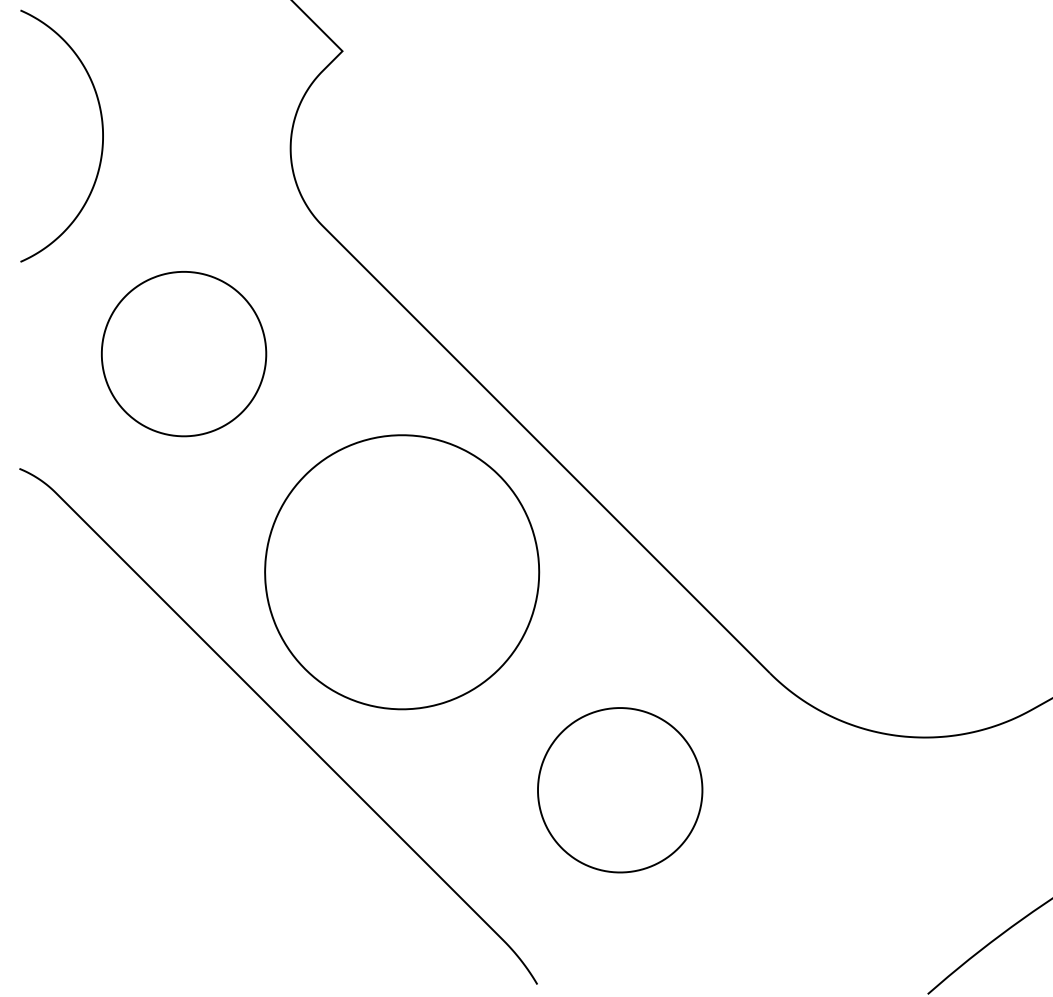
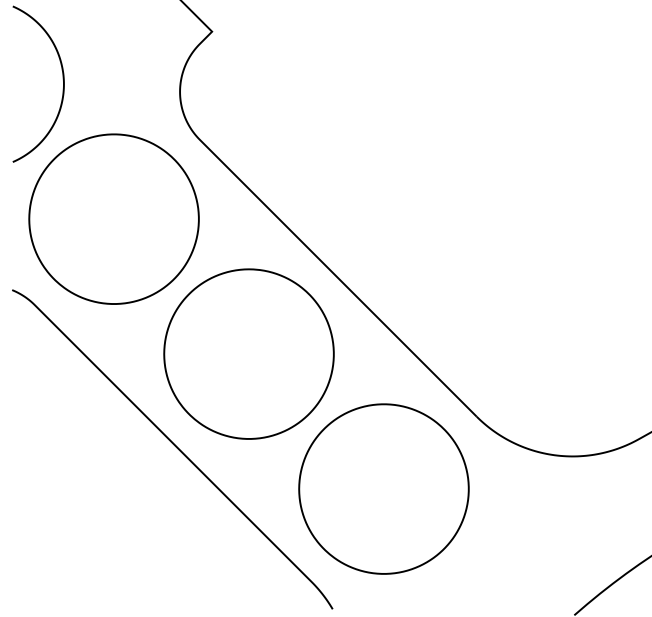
part: (183, 353) -> (113, 218), size x1.67
part: (619, 789) -> (383, 488), size x1.67

